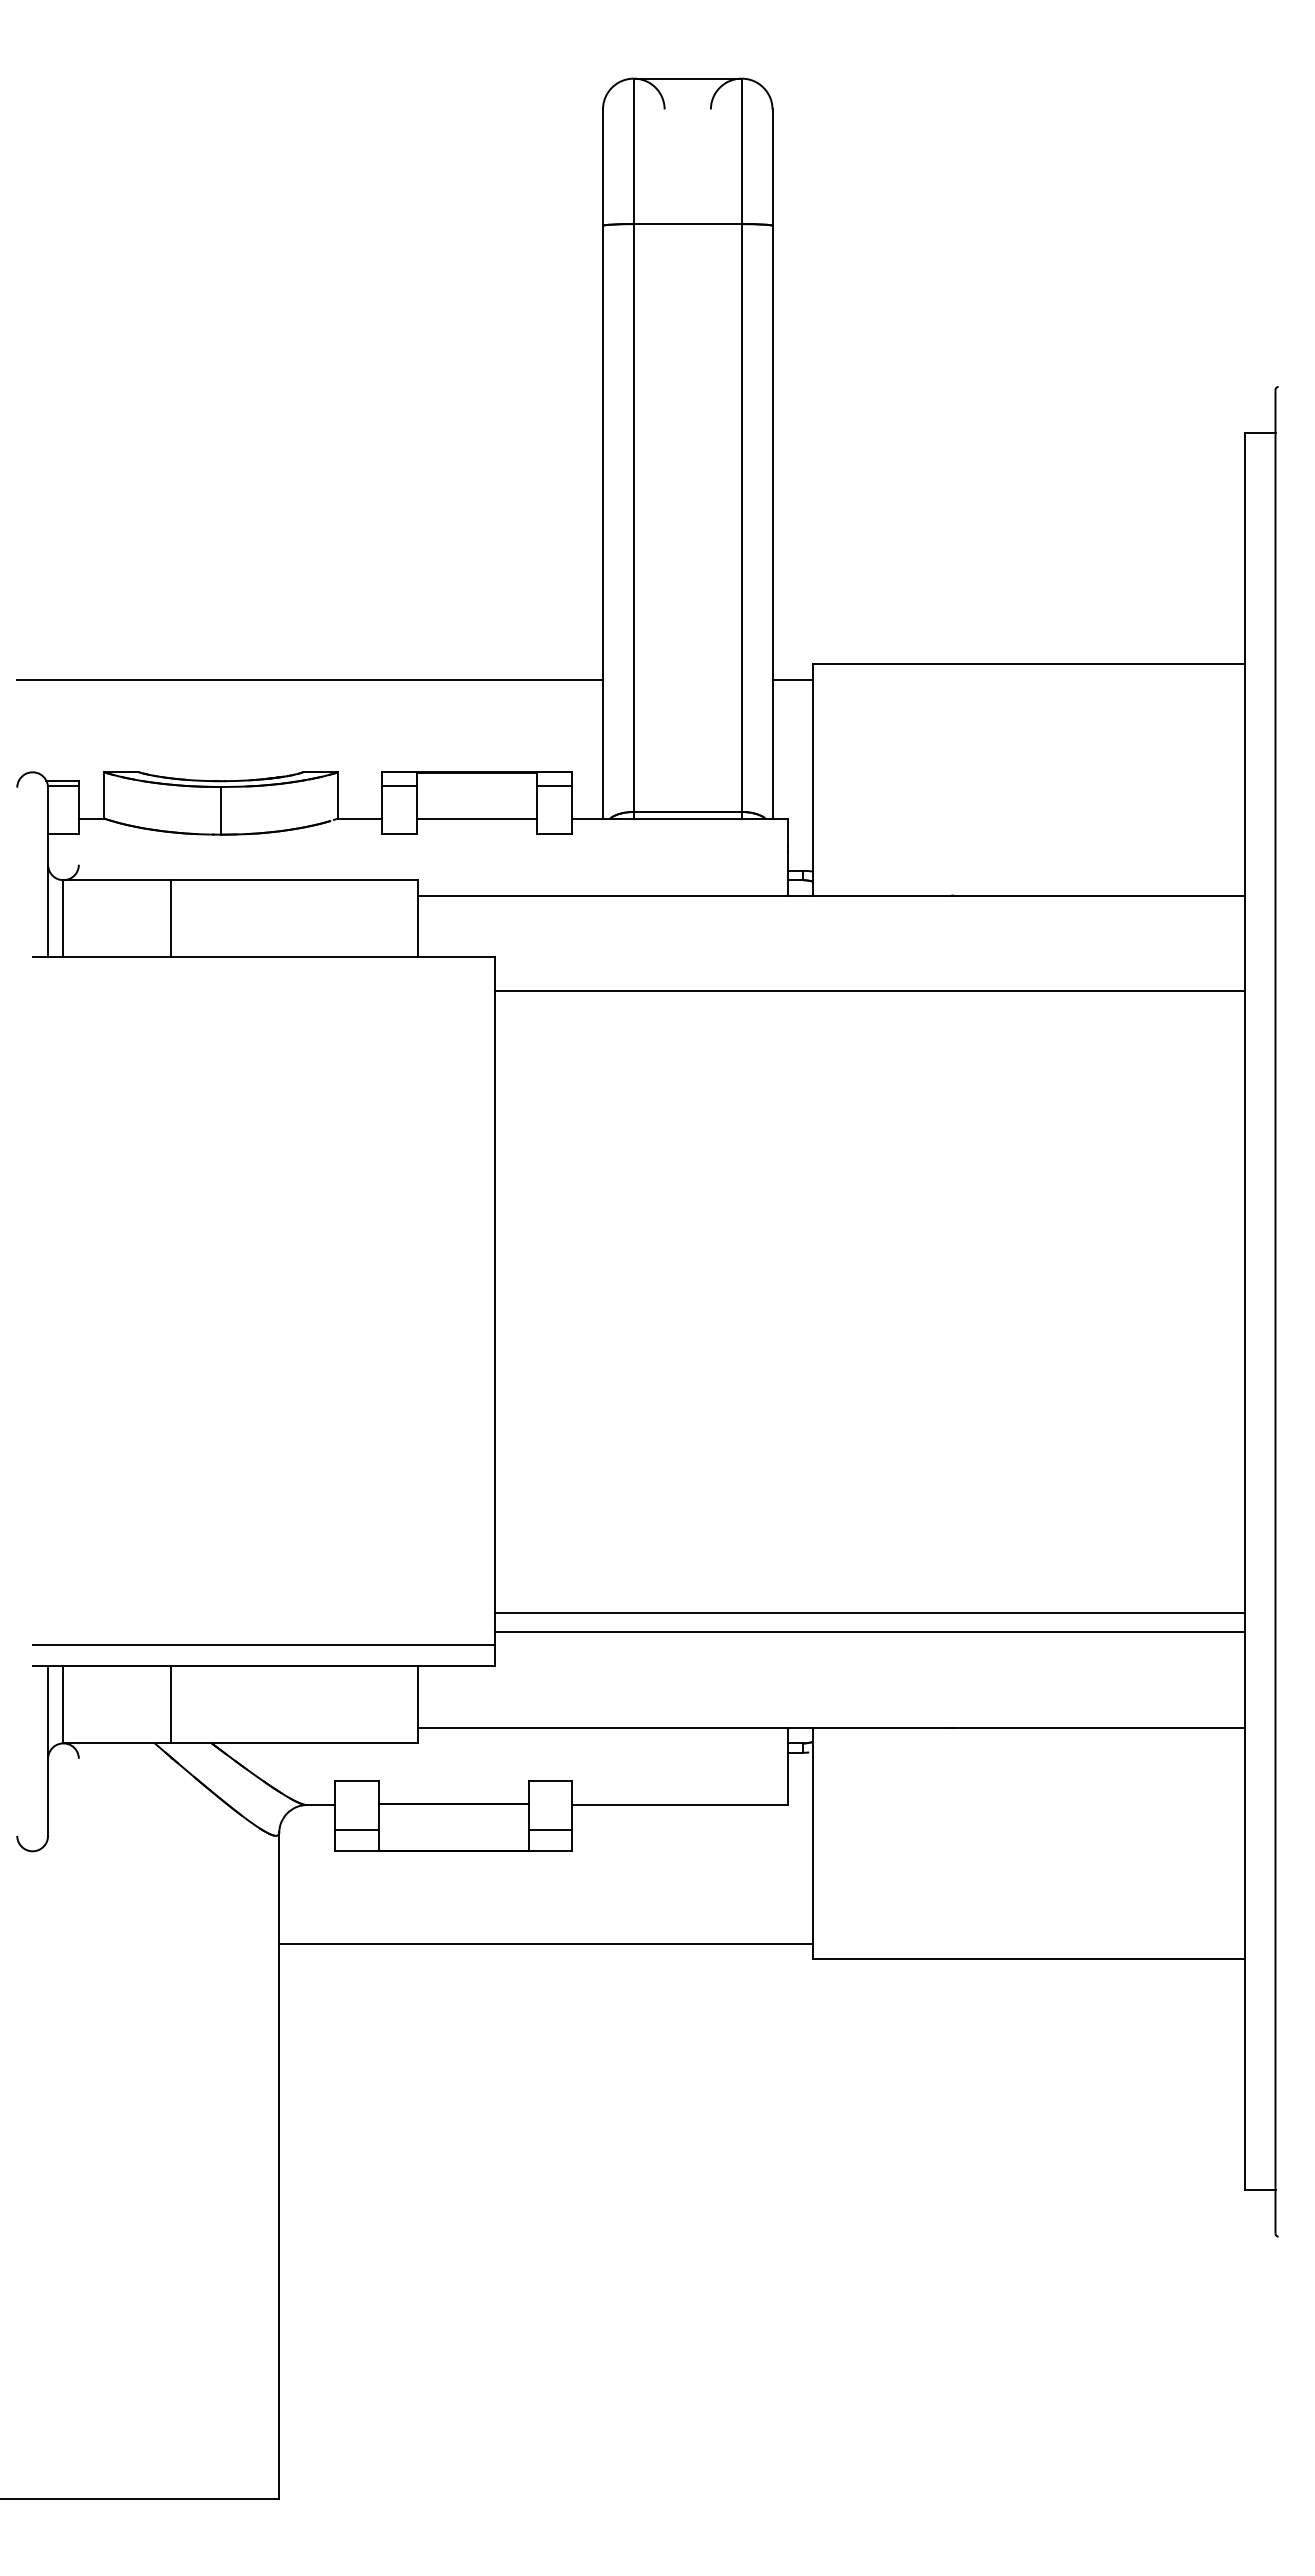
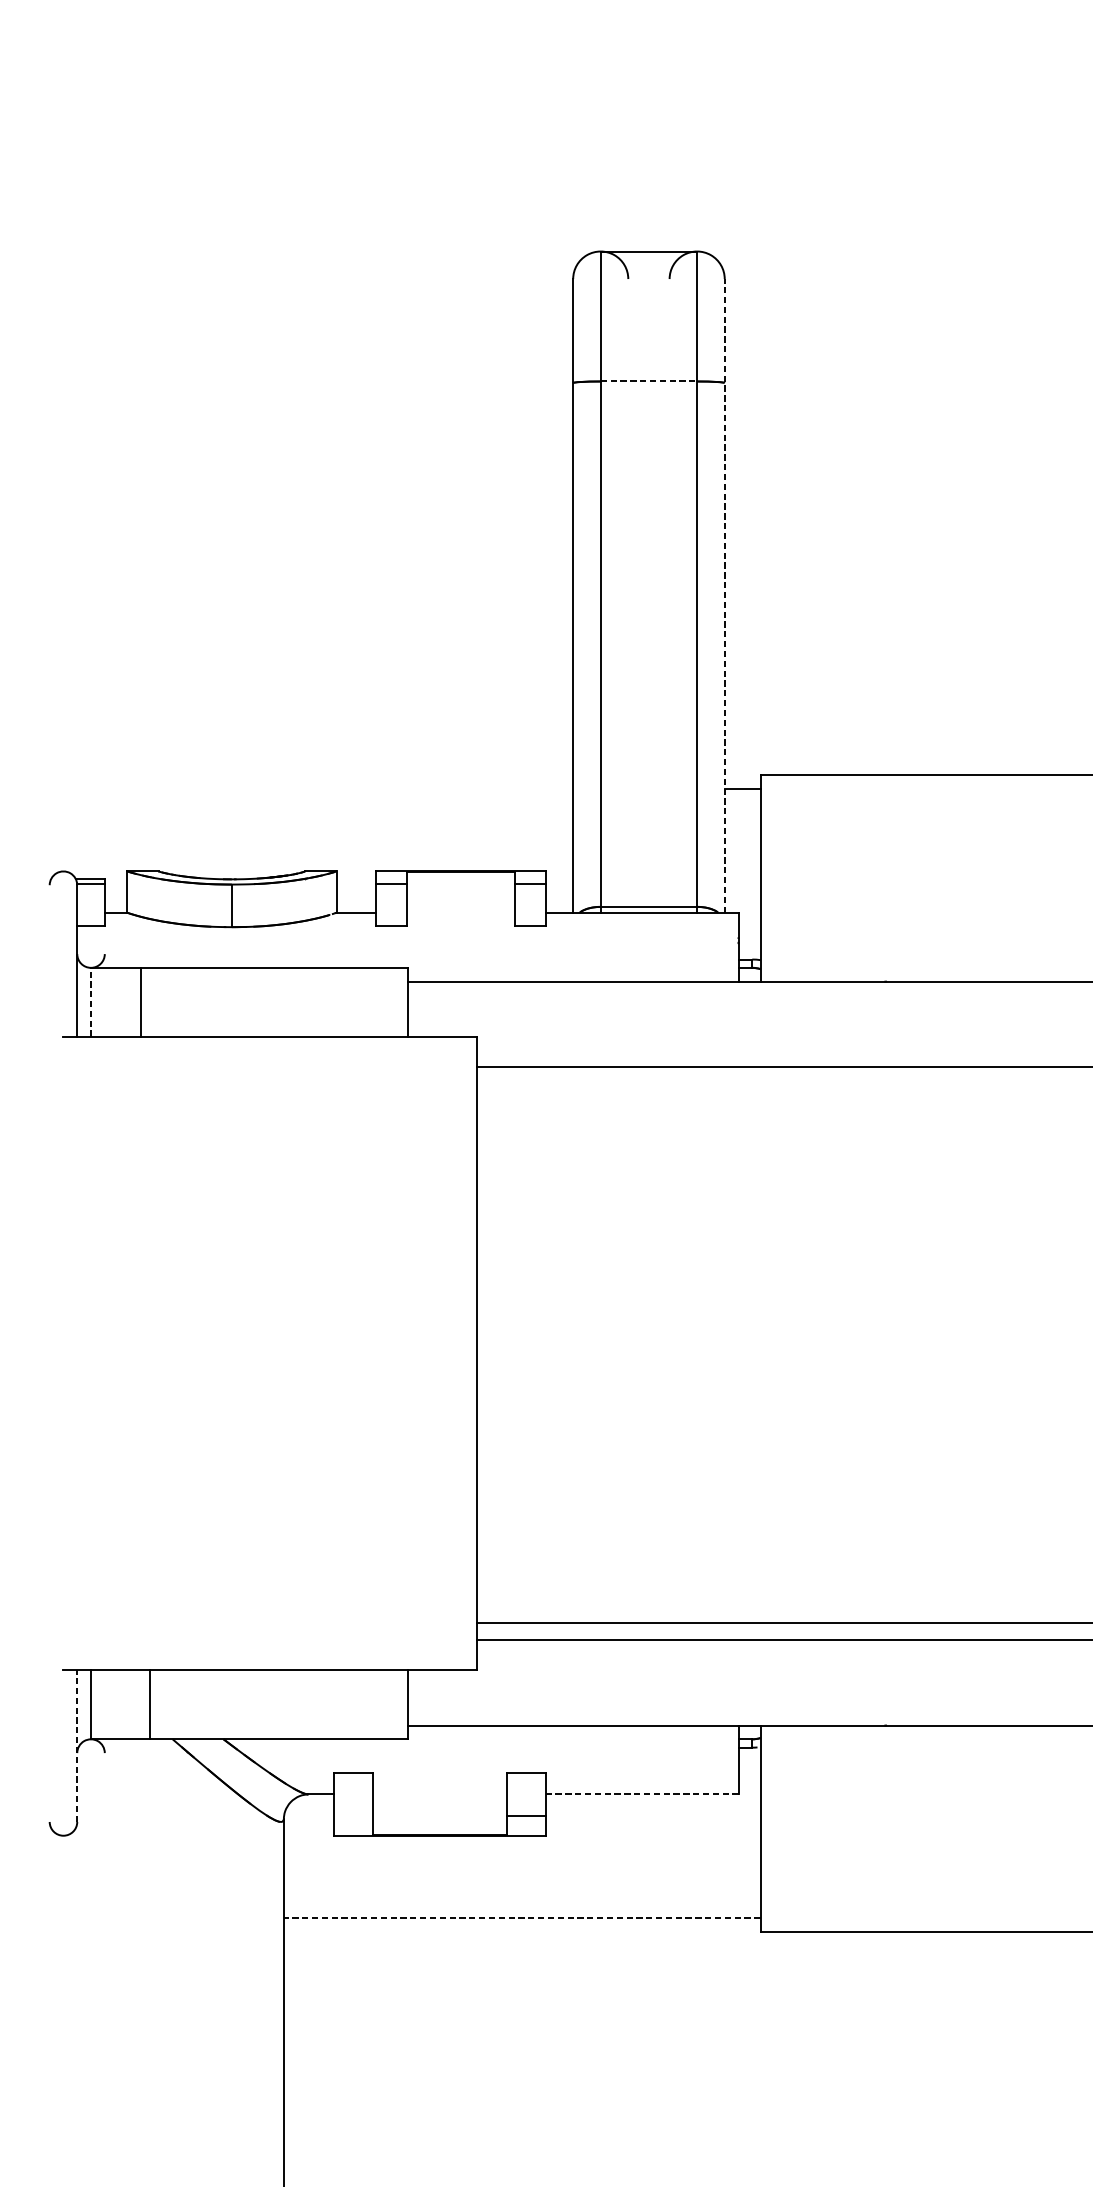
line: (687, 224) -> (648, 381), solid -> dashed
line: (772, 464) -> (724, 596), solid -> dashed
line: (309, 679) -> (310, 788), removed
line: (477, 819) -> (461, 913), removed
line: (63, 918) -> (91, 1002), solid -> dashed
line: (171, 918) -> (141, 1002), moved
line: (263, 1645) -> (269, 1651), removed
line: (171, 1704) -> (150, 1704), moved
line: (48, 1751) -> (77, 1746), solid -> dashed
line: (453, 1804) -> (439, 1793), removed
line: (680, 1805) -> (642, 1794), solid -> dashed
line: (356, 1829) -> (352, 1816), removed
line: (545, 1943) -> (521, 1918), solid -> dashed

